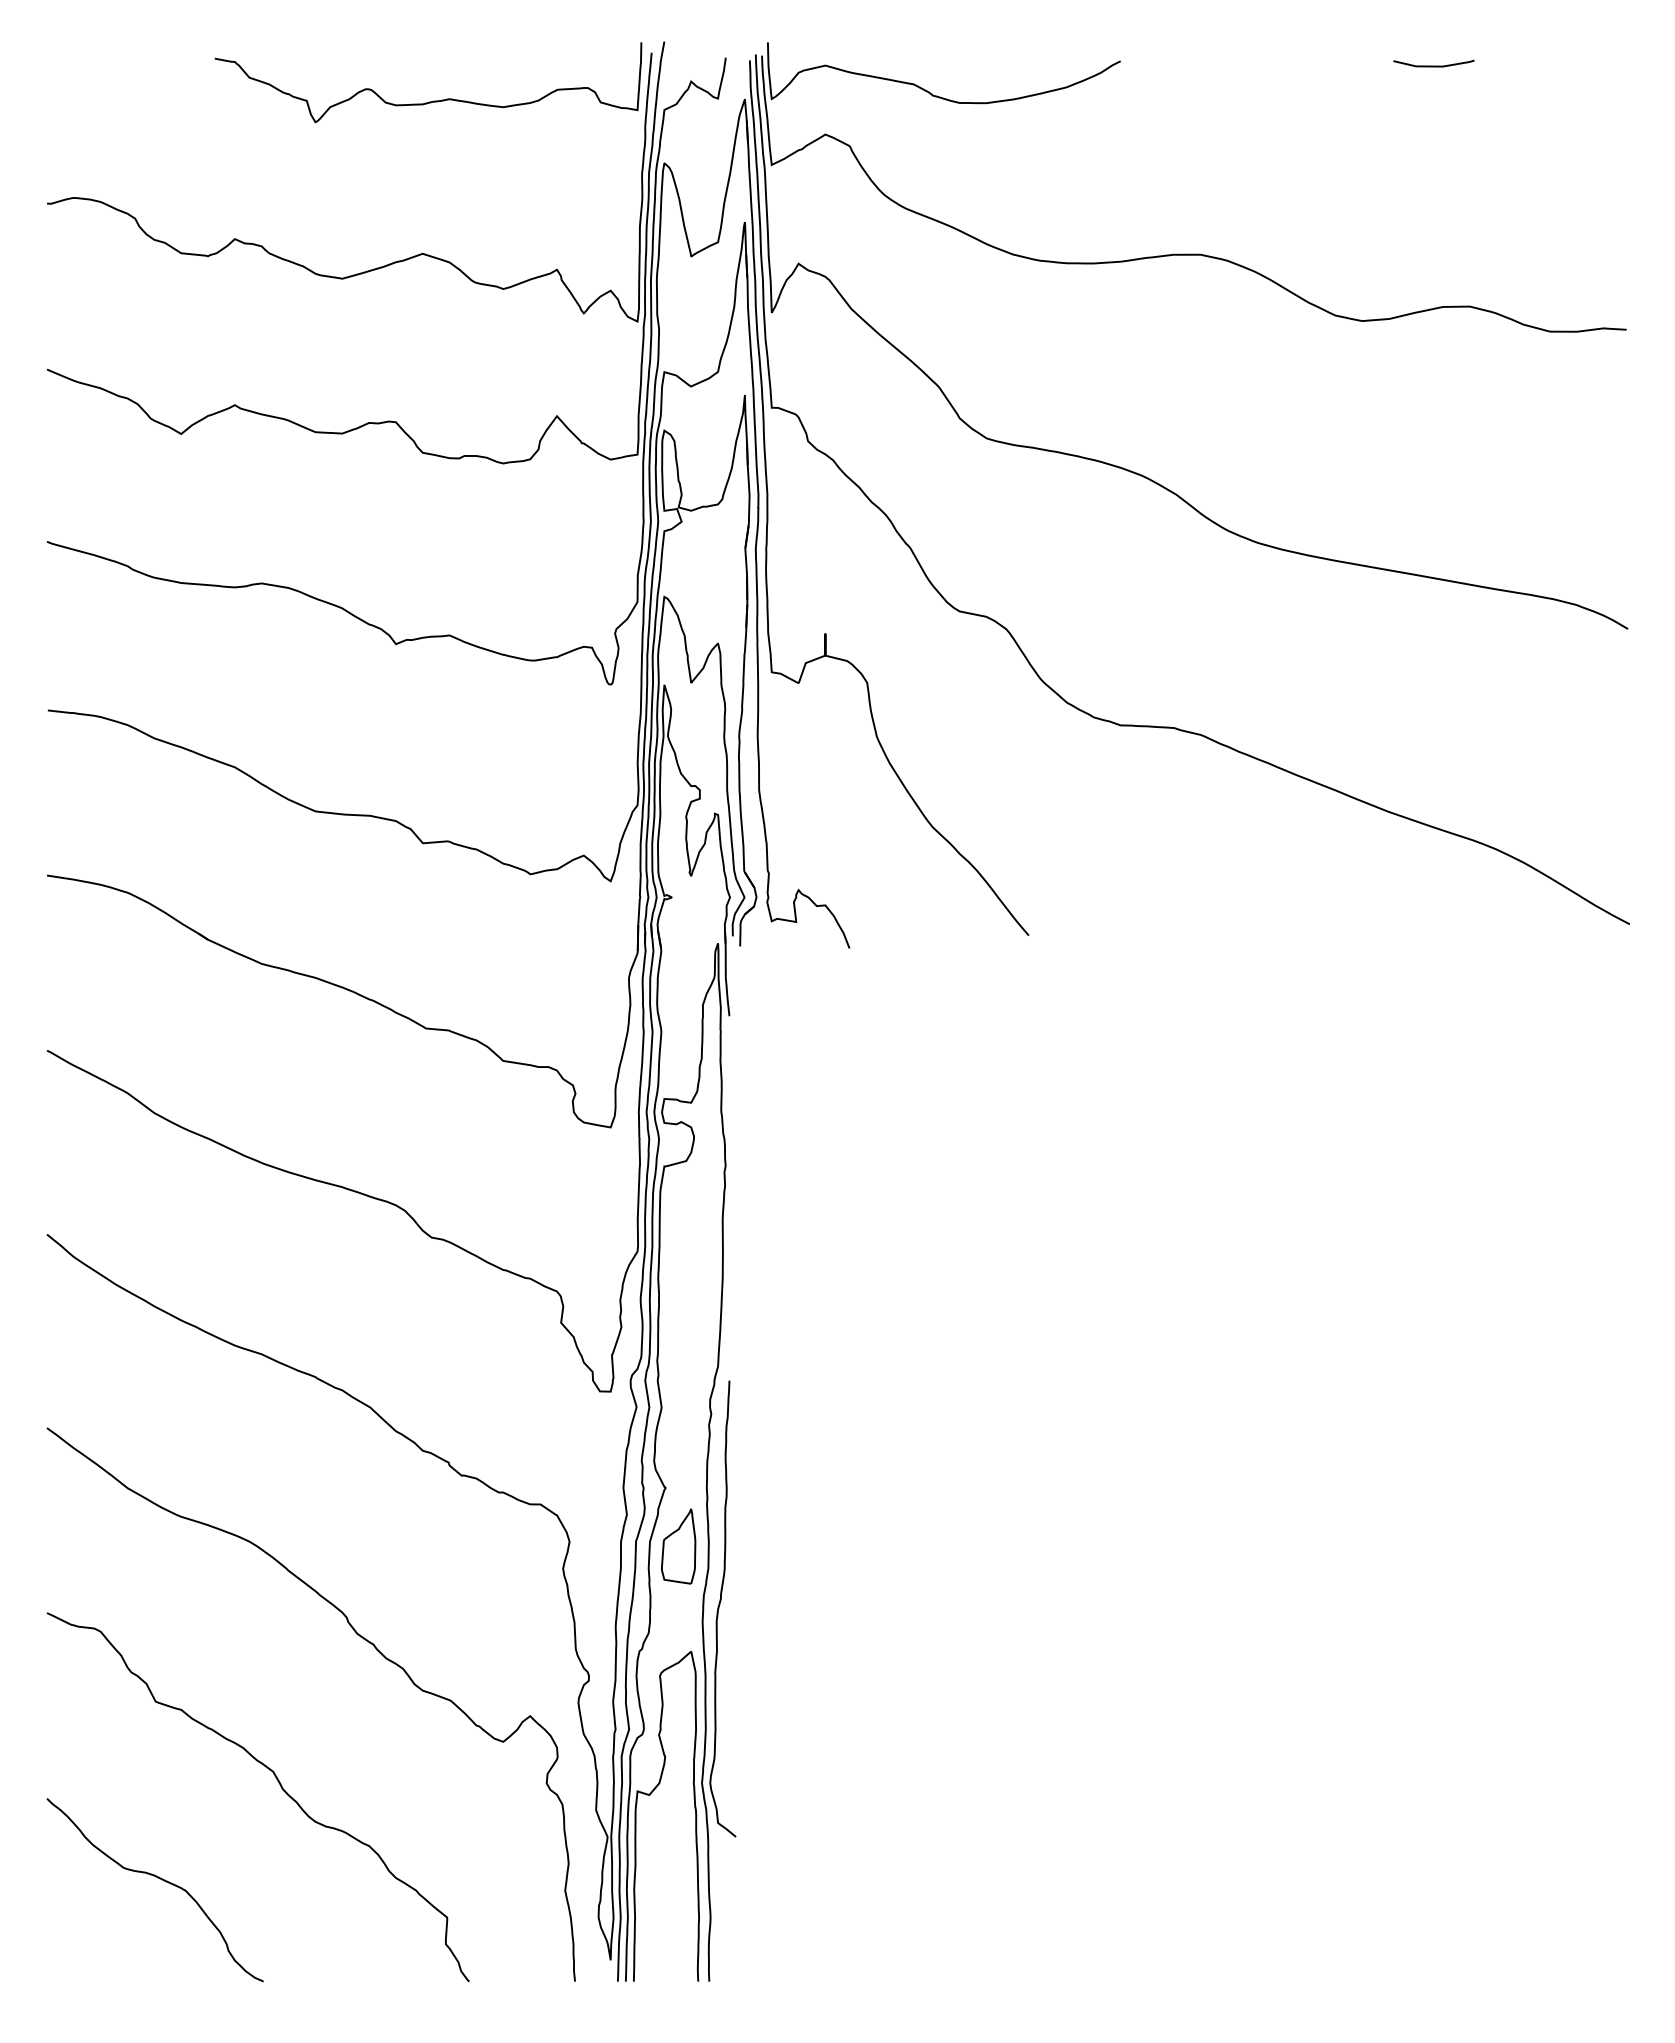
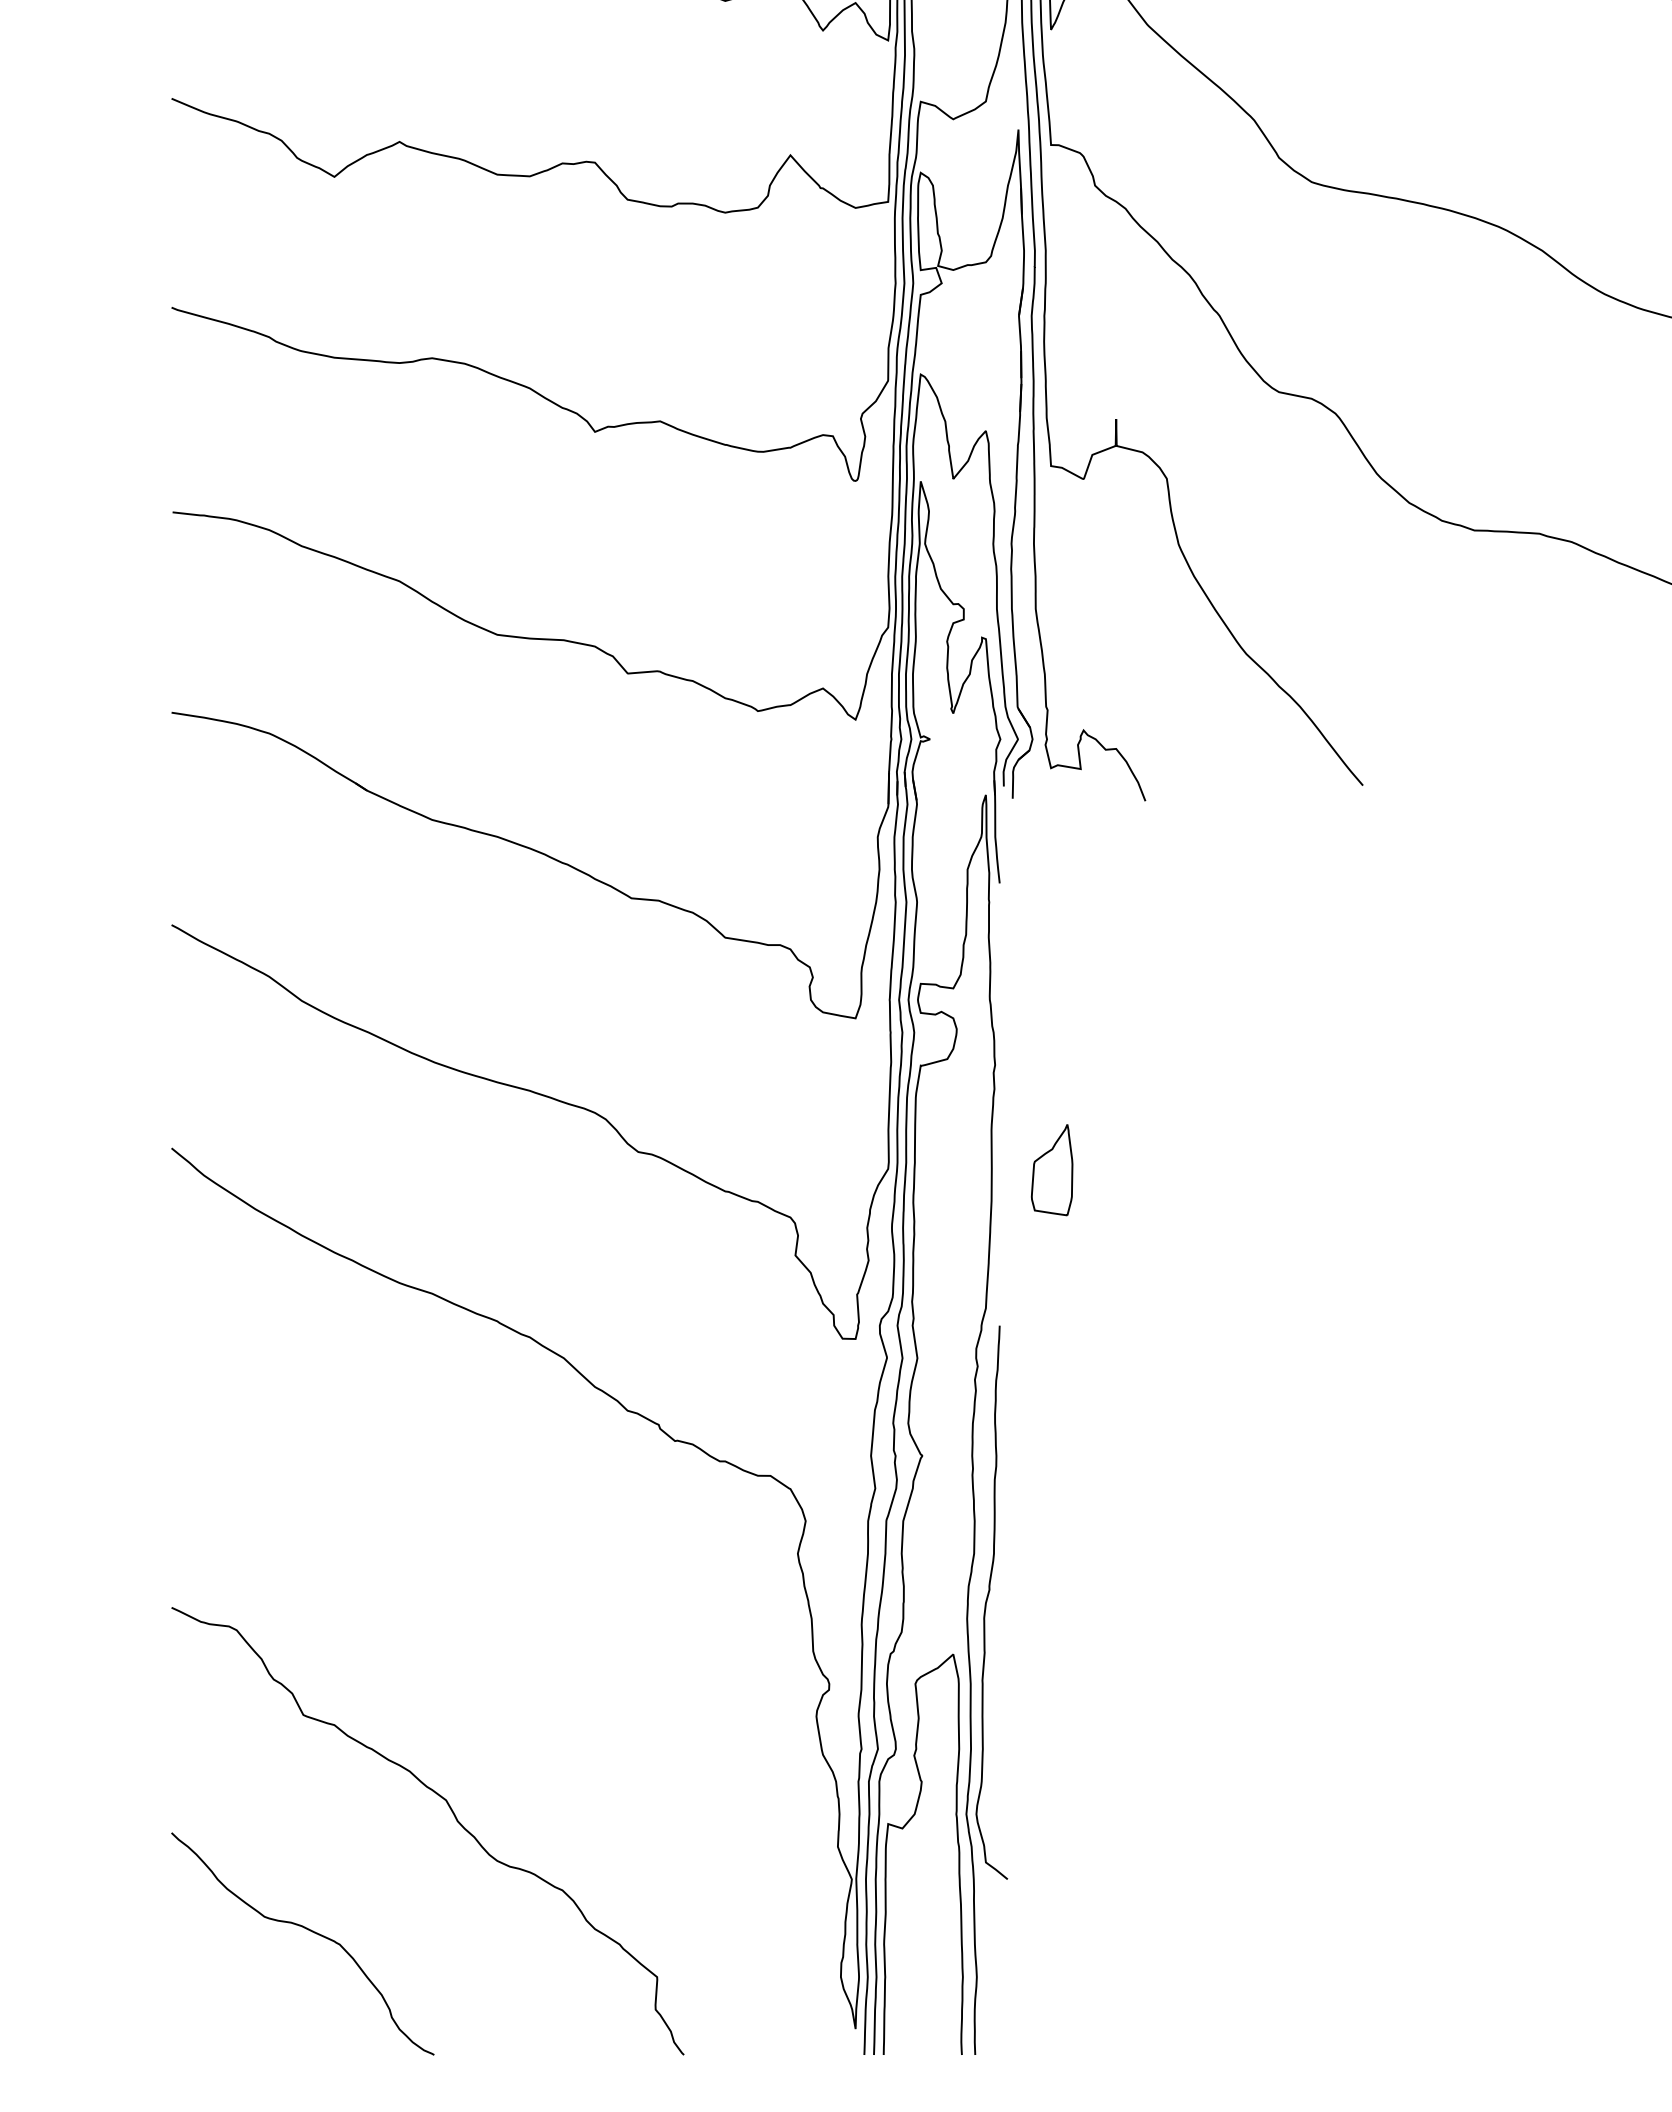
part: (678, 1546) -> (1051, 1170), moved
curve: (357, 1635) -> (548, 1634), removed

